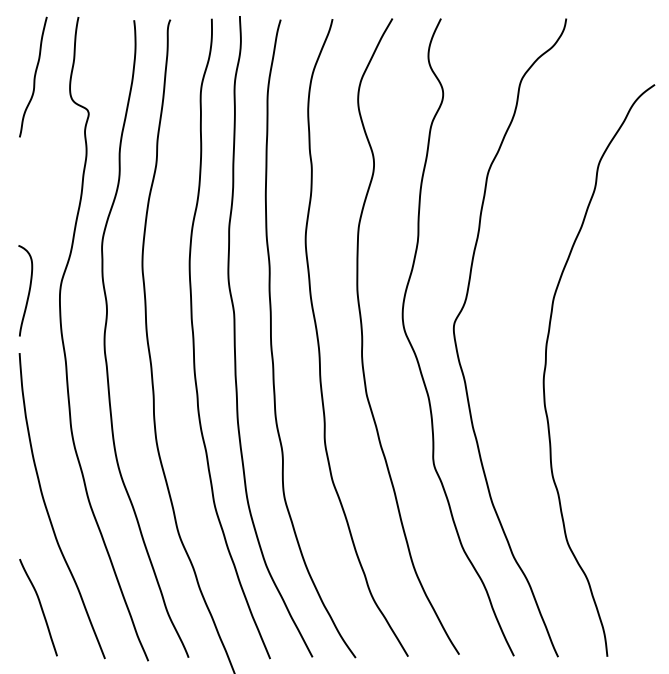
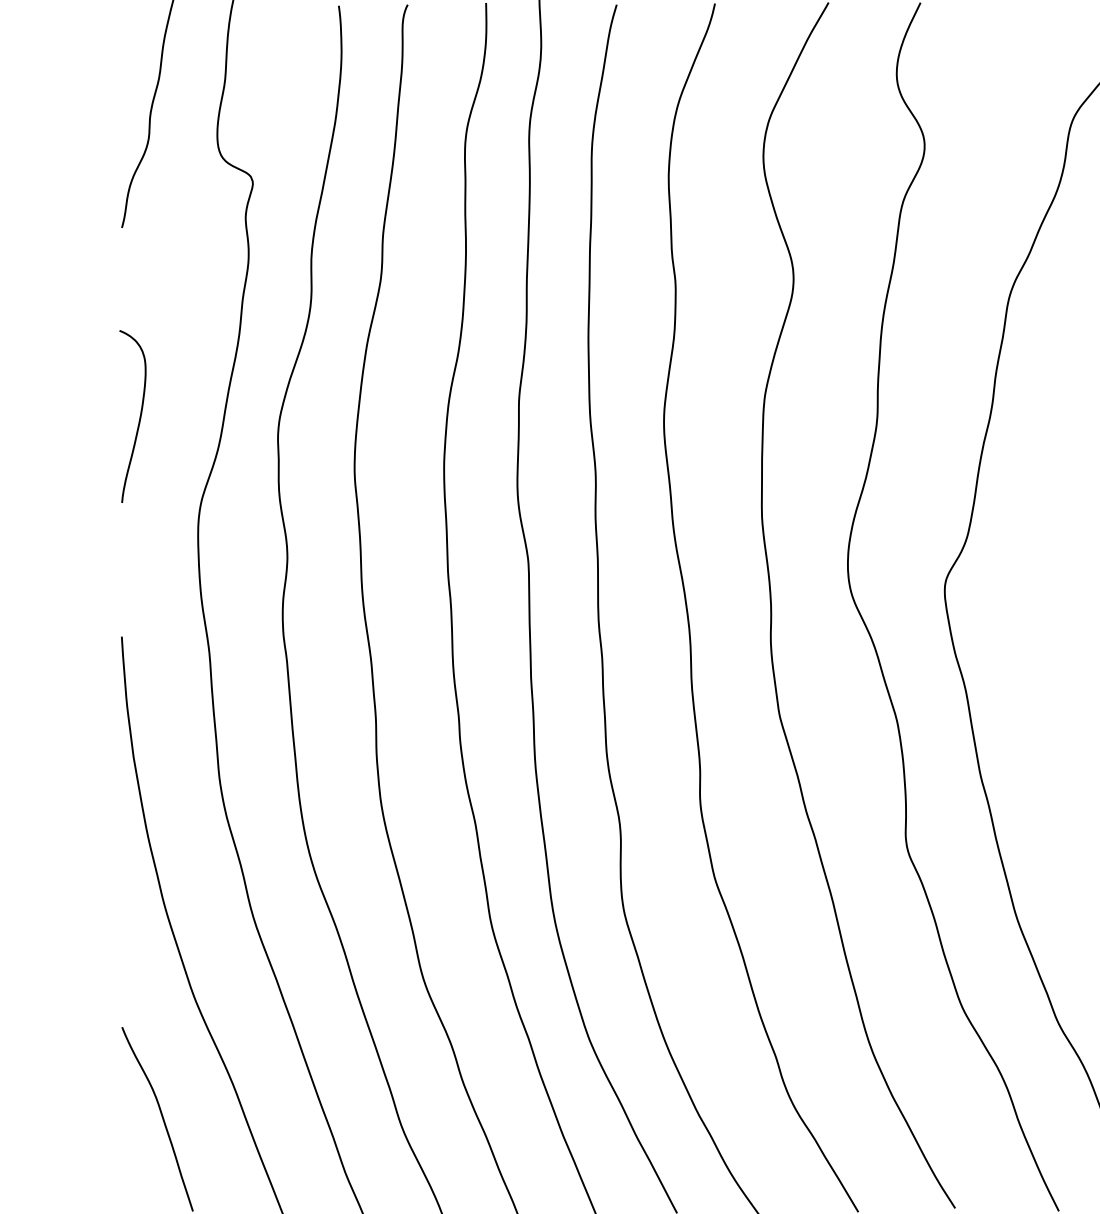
curve: (28, 290) -> (138, 415), moved

